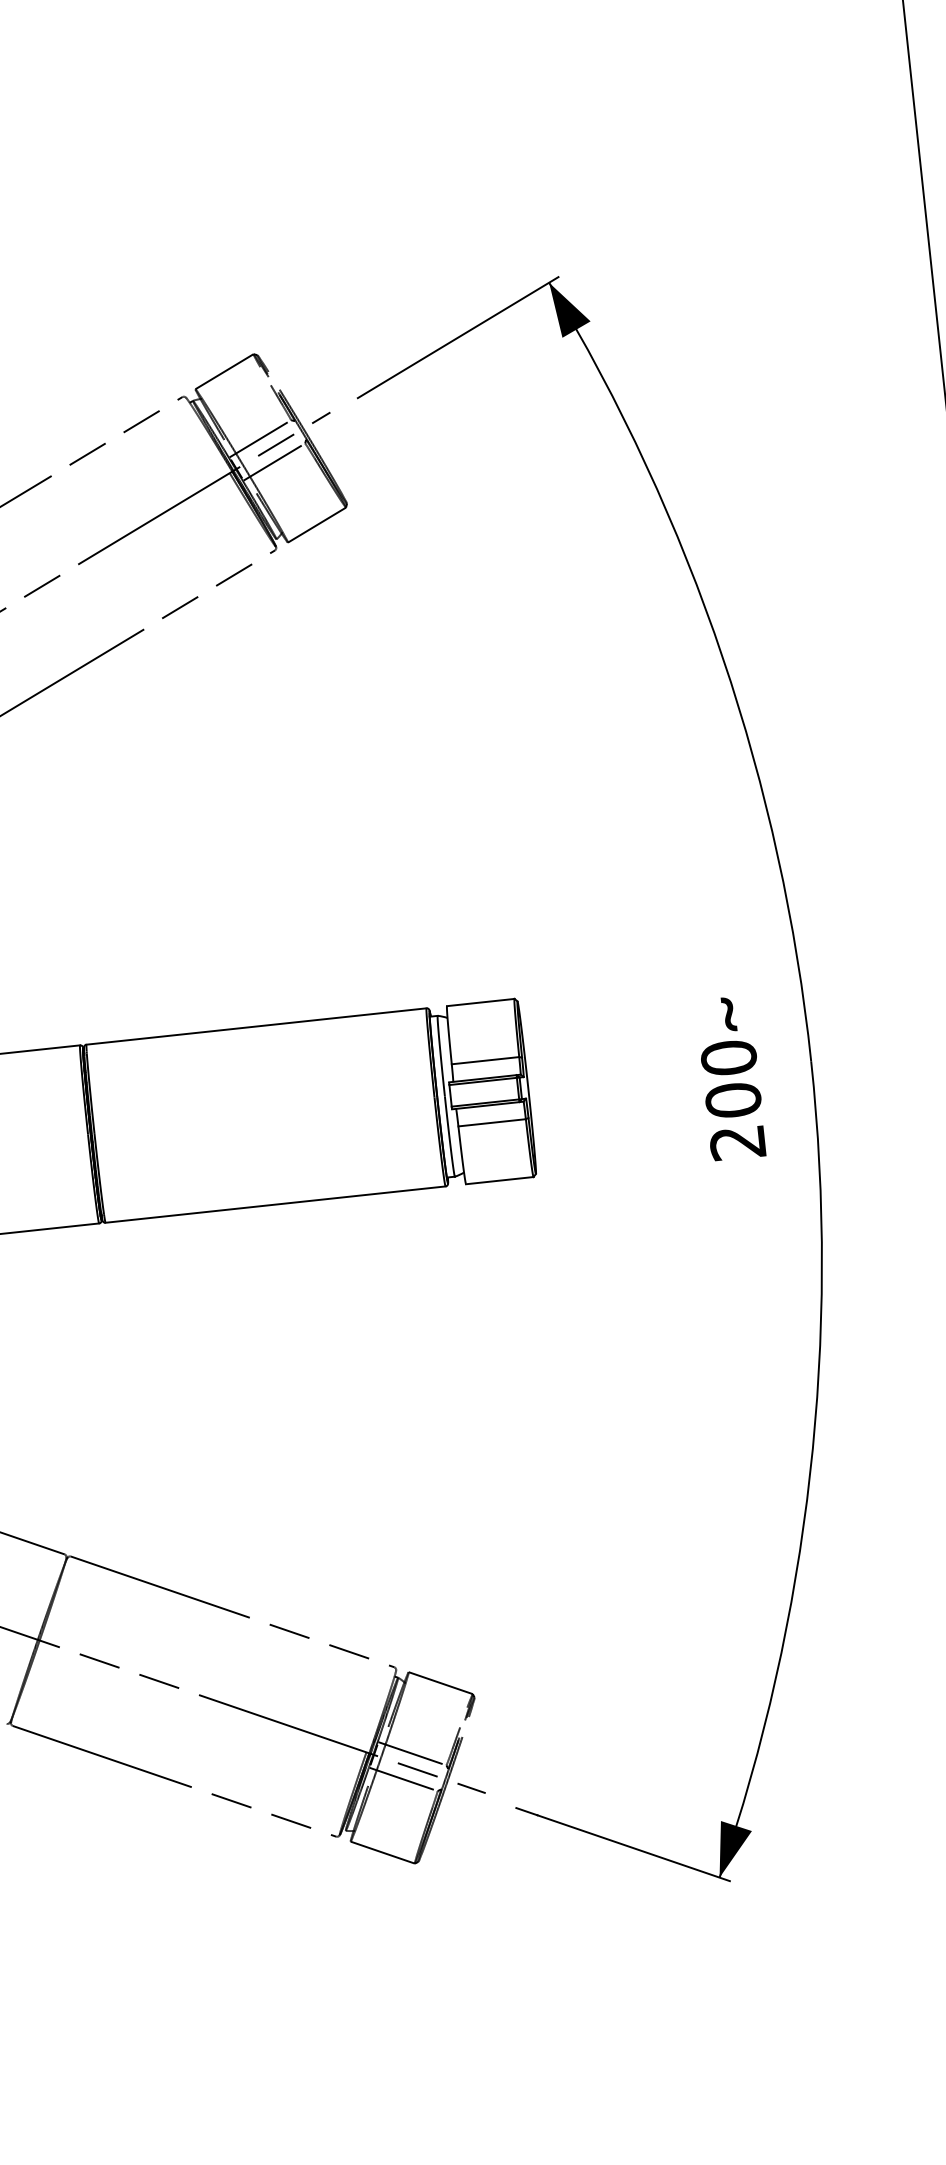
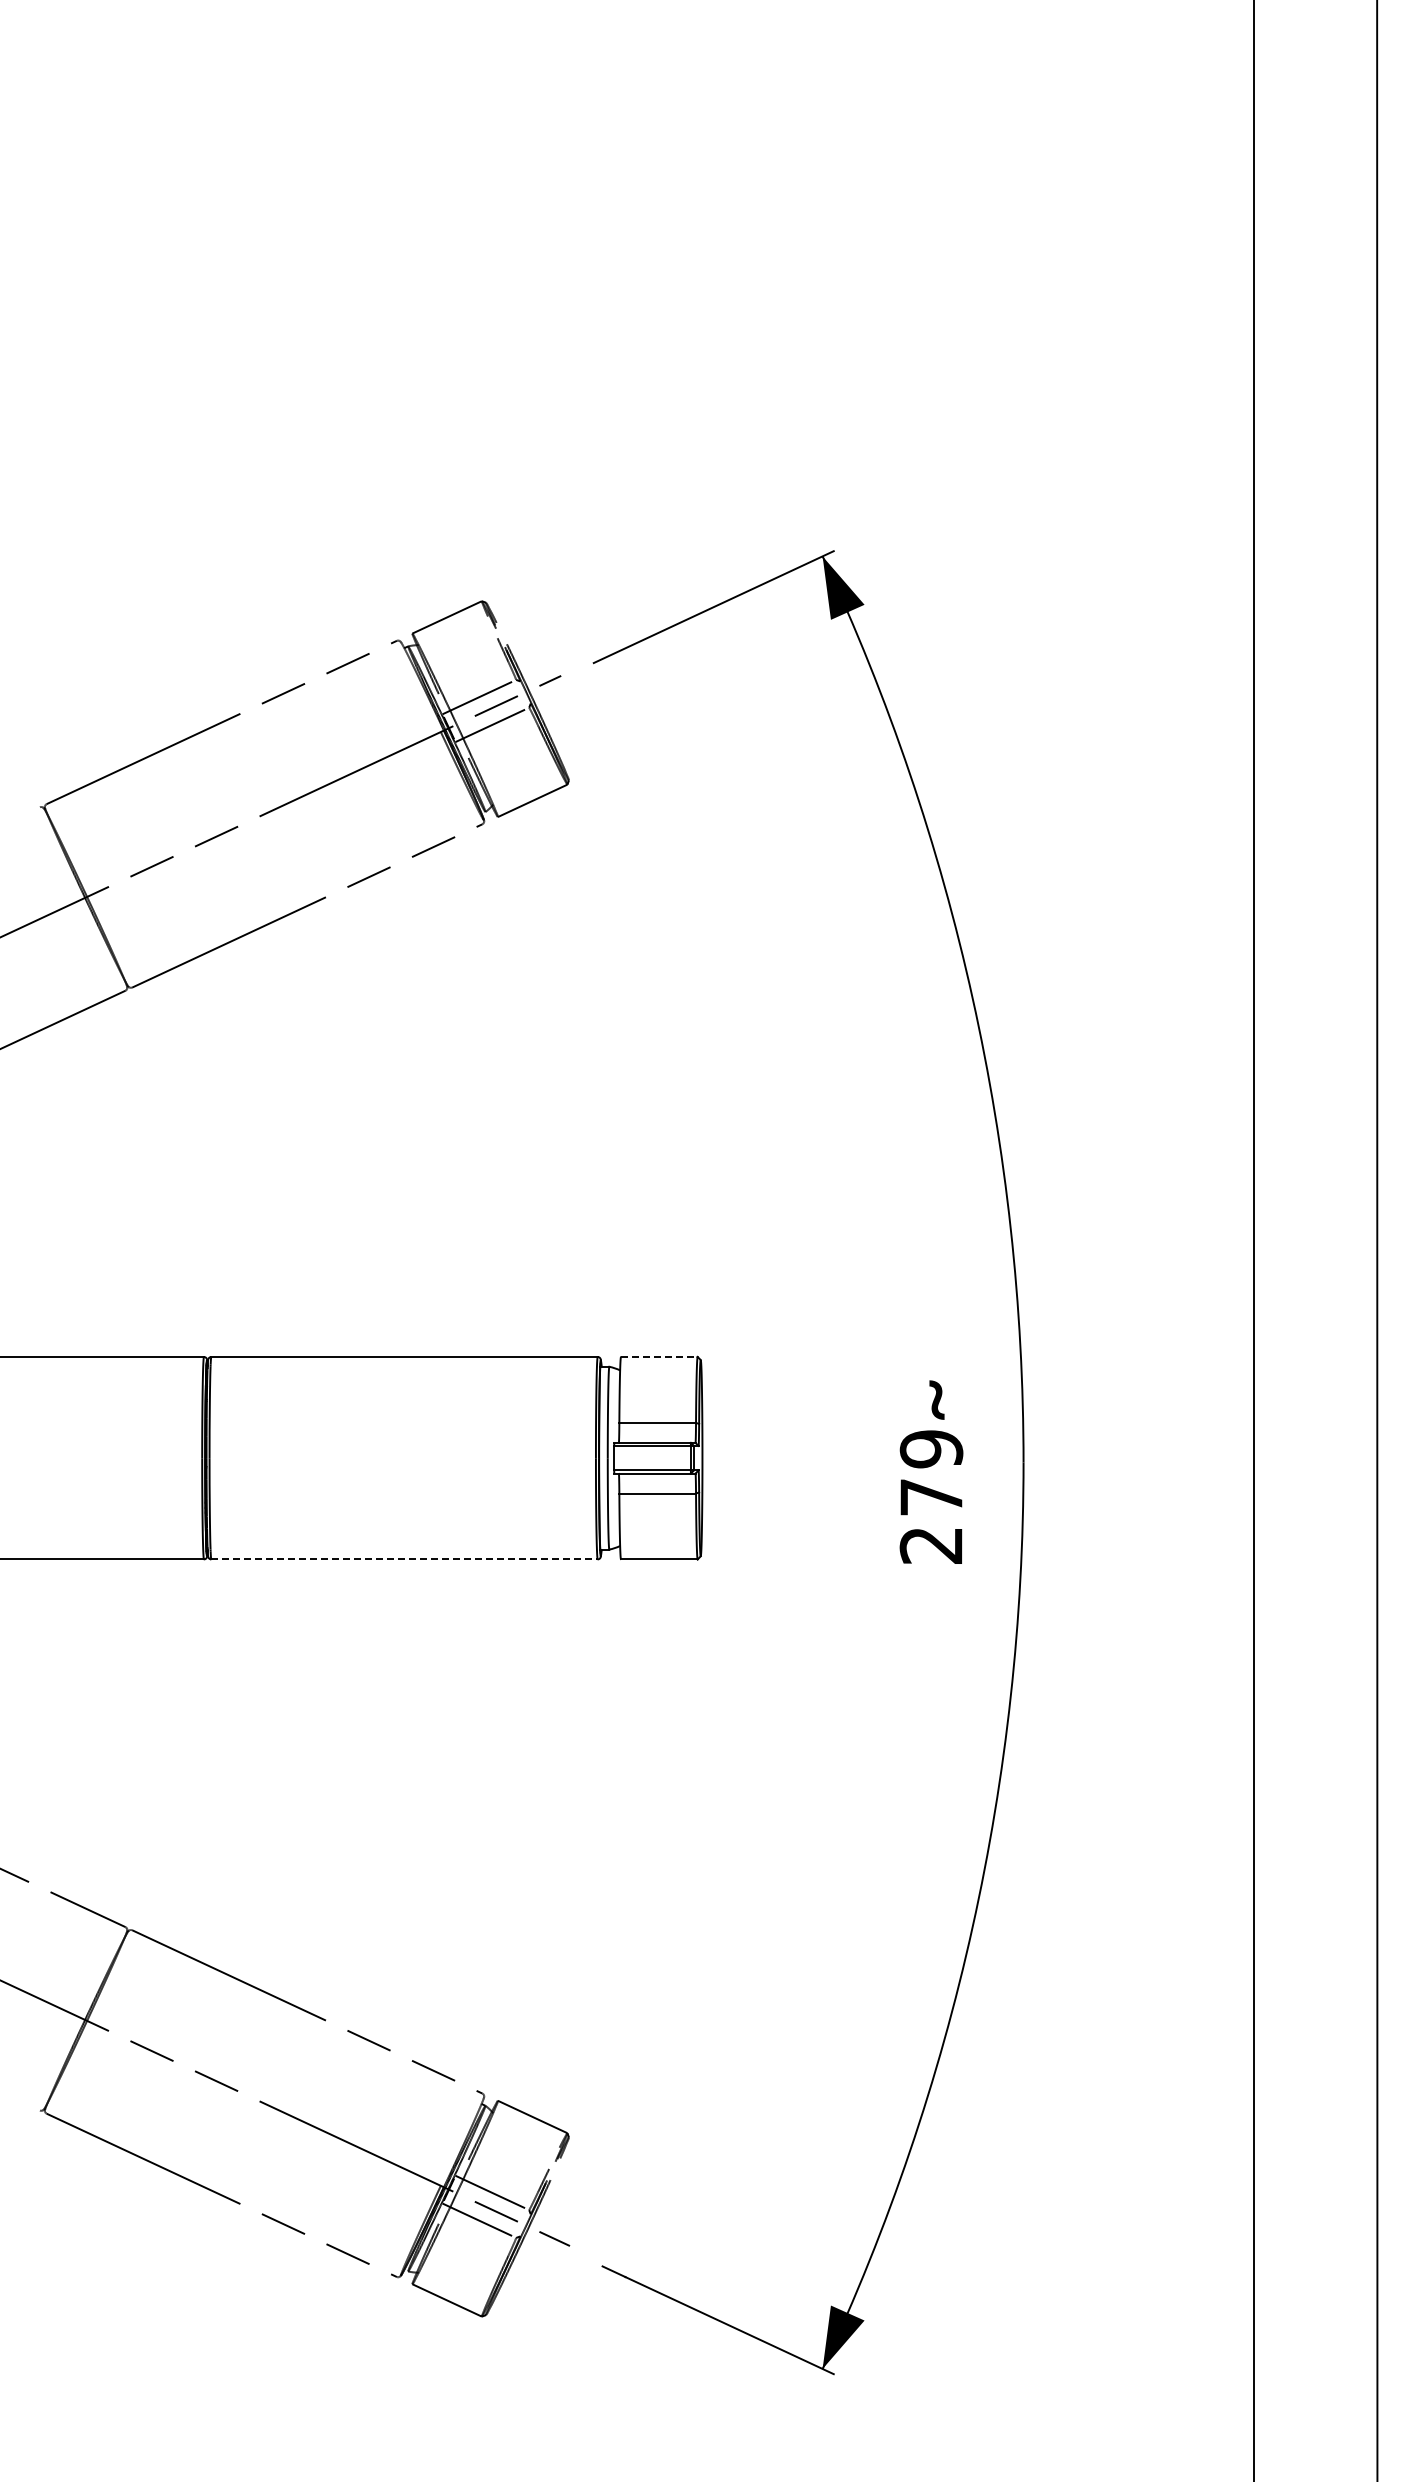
line: (480, 1002) -> (659, 1356), solid -> dashed
text: (731, 1079) -> (931, 1473), 200 -> 279
line: (276, 1204) -> (405, 1559), solid -> dashed

